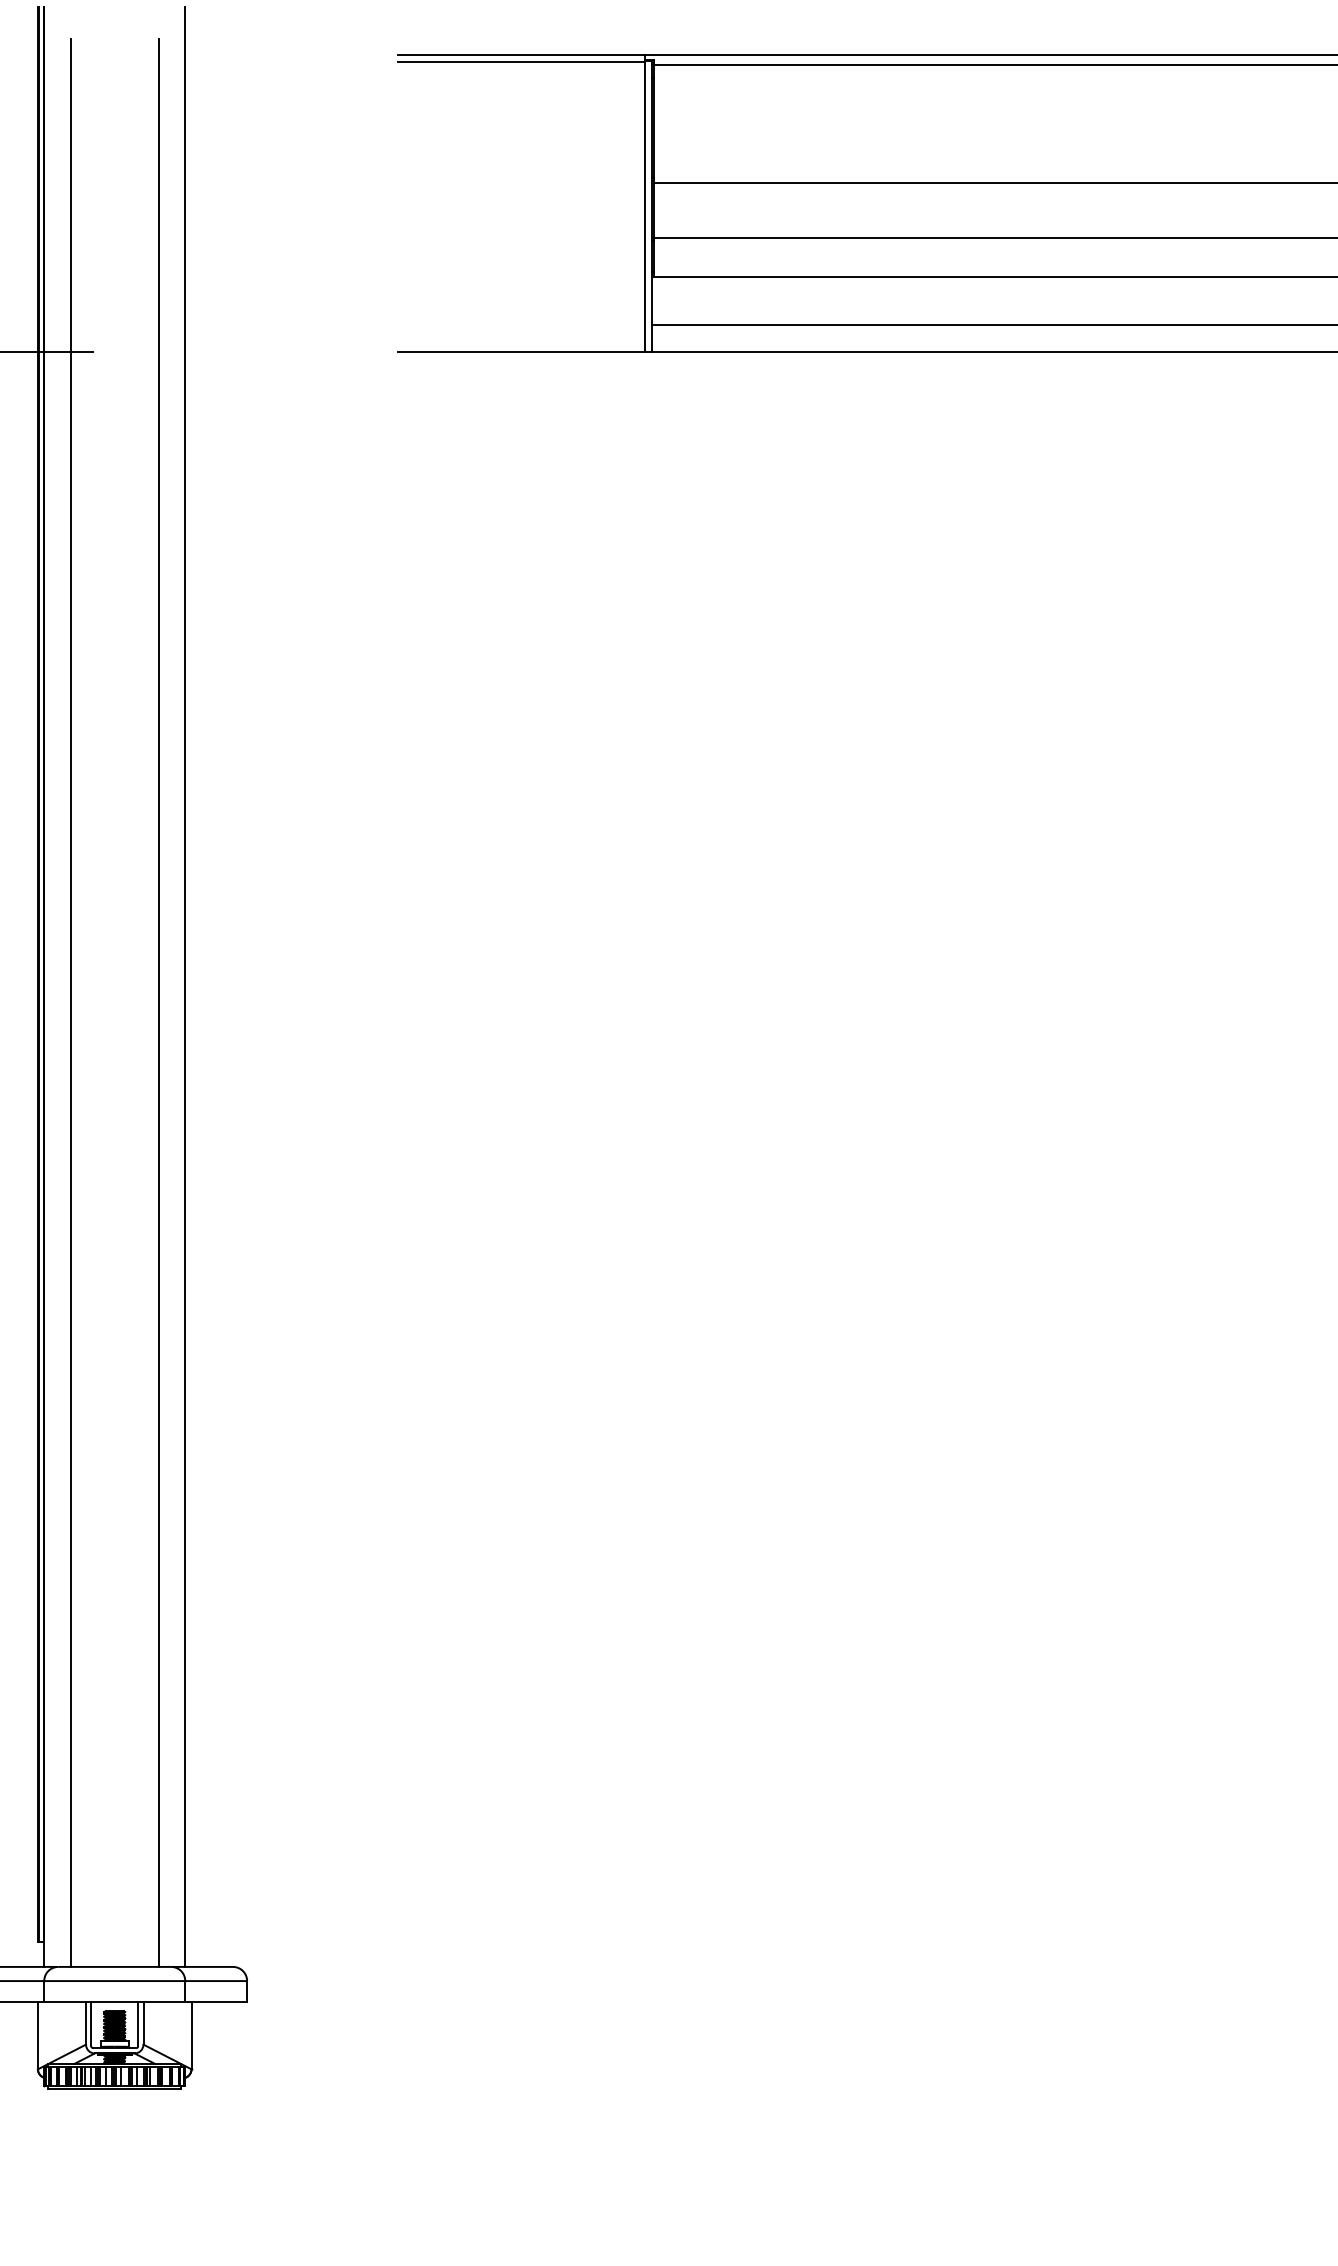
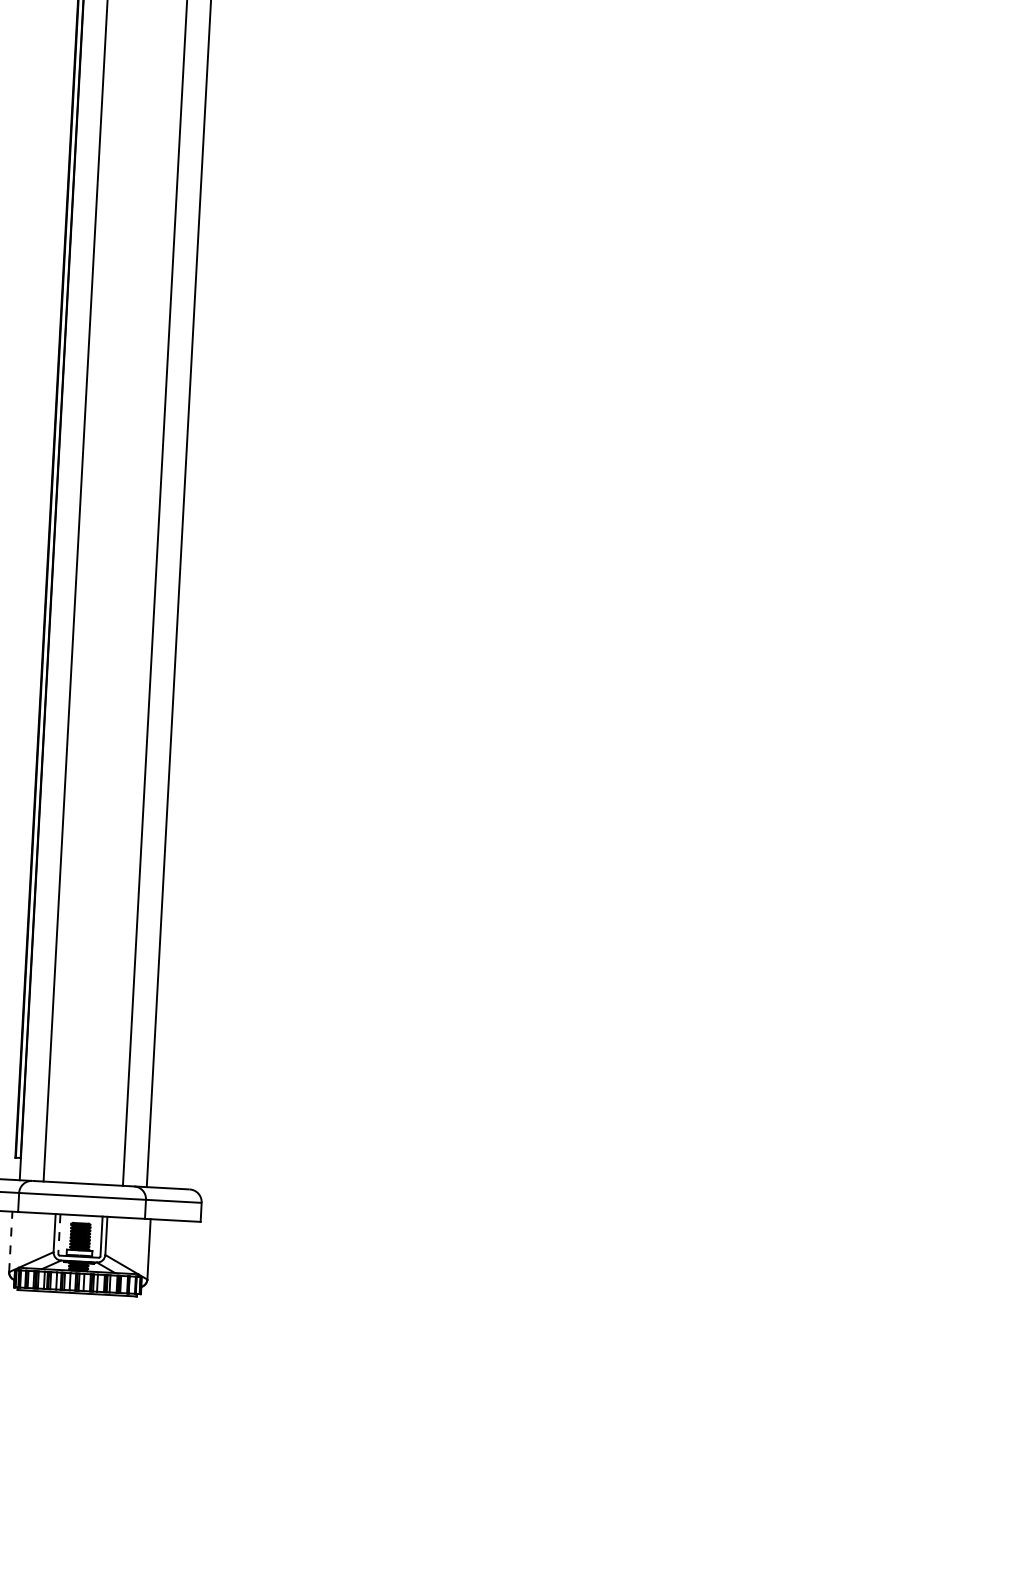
line: (91, 2024) -> (59, 1234), solid -> dashed
line: (37, 2035) -> (10, 1241), solid -> dashed

